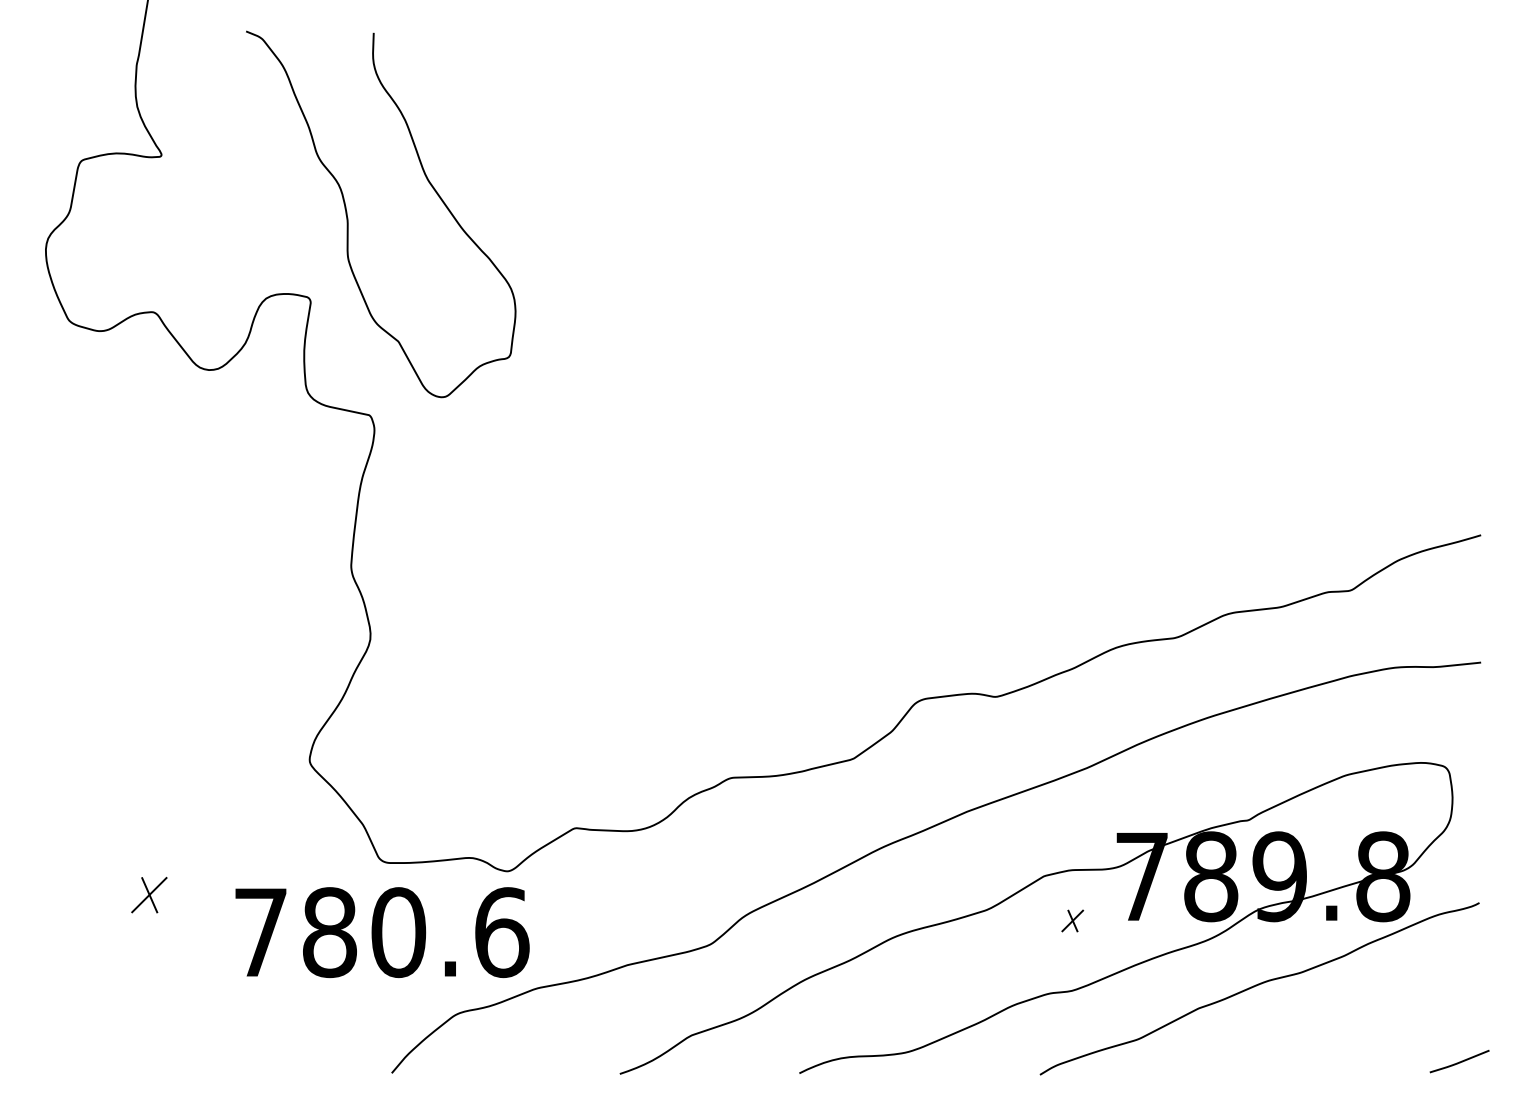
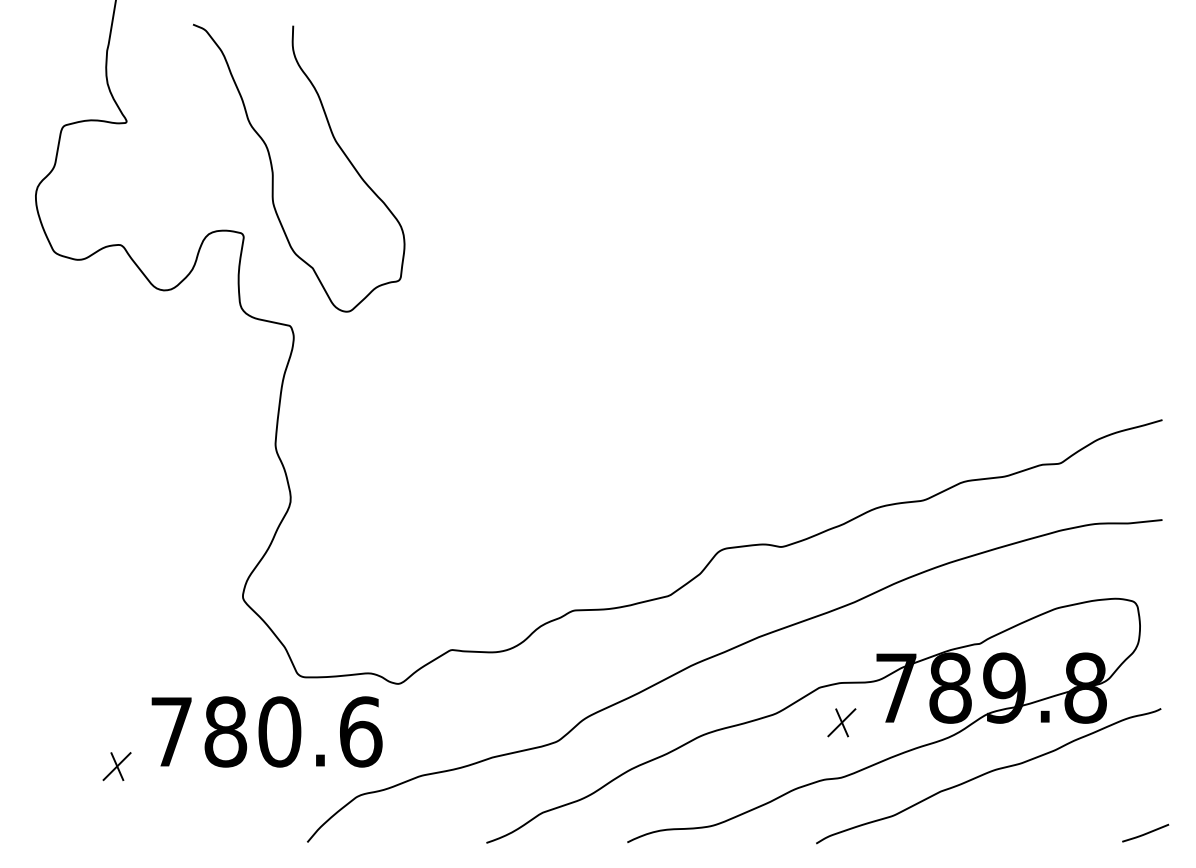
part: (148, 895) -> (116, 766), moved
part: (1072, 920) -> (841, 722), size x1.67
text: (381, 931) -> (266, 731), moved

